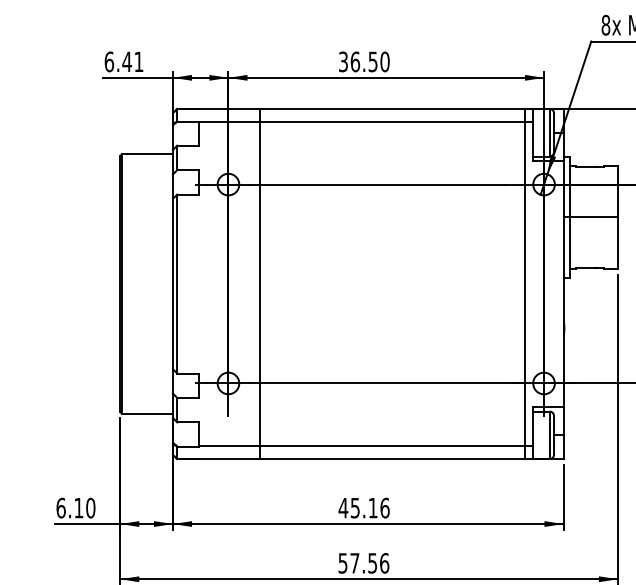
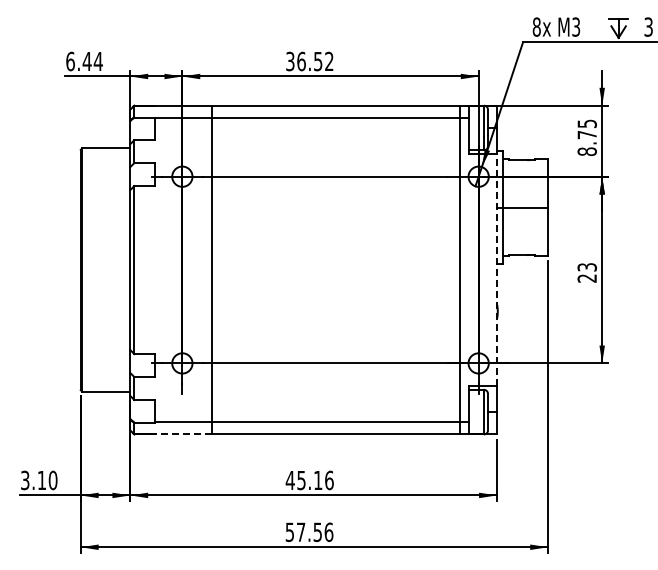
text: (138, 61) -> (97, 61), 6.41 -> 6.44
text: (385, 61) -> (329, 61), 36.50 -> 36.52
line: (563, 284) -> (496, 270), solid -> dashed
line: (229, 459) -> (183, 434), solid -> dashed
text: (61, 508) -> (25, 480), 6.10 -> 3.10

